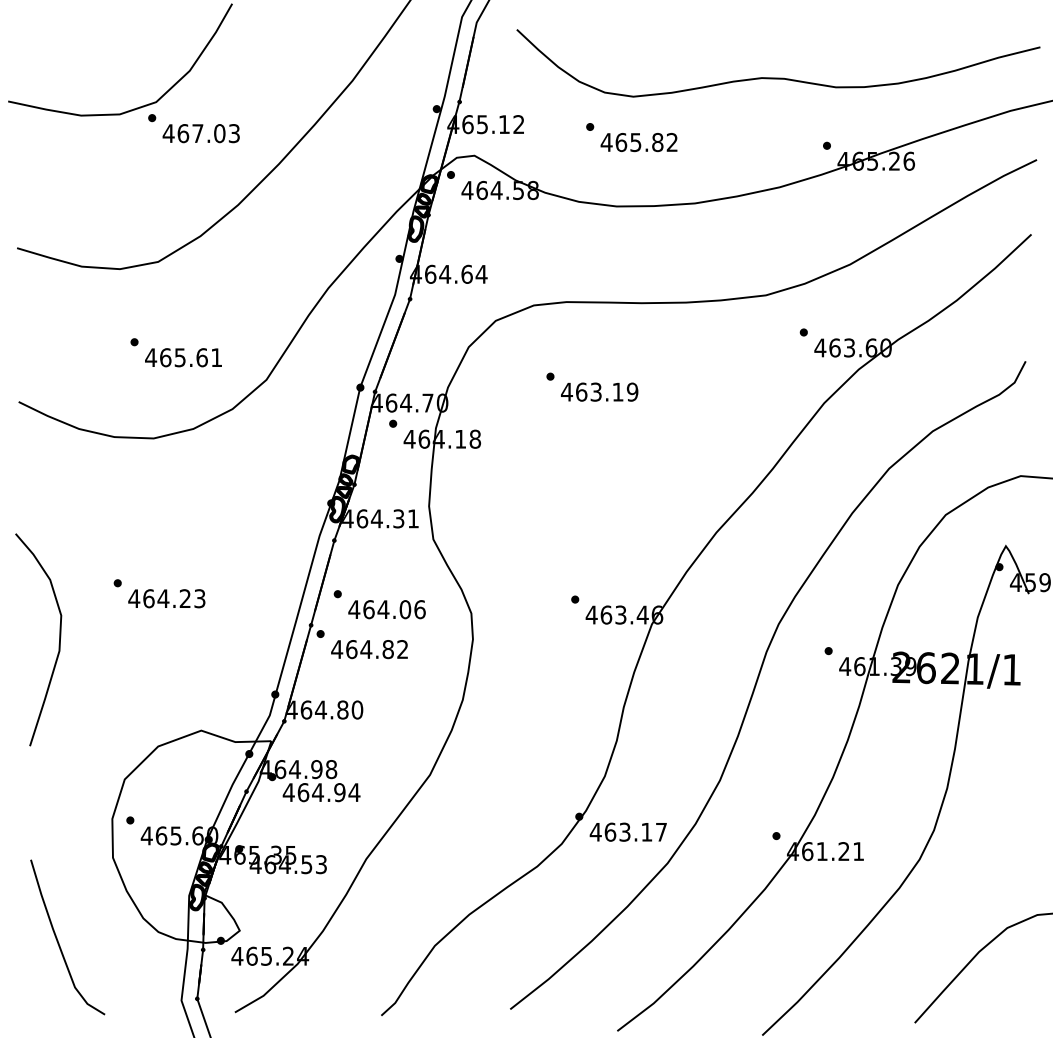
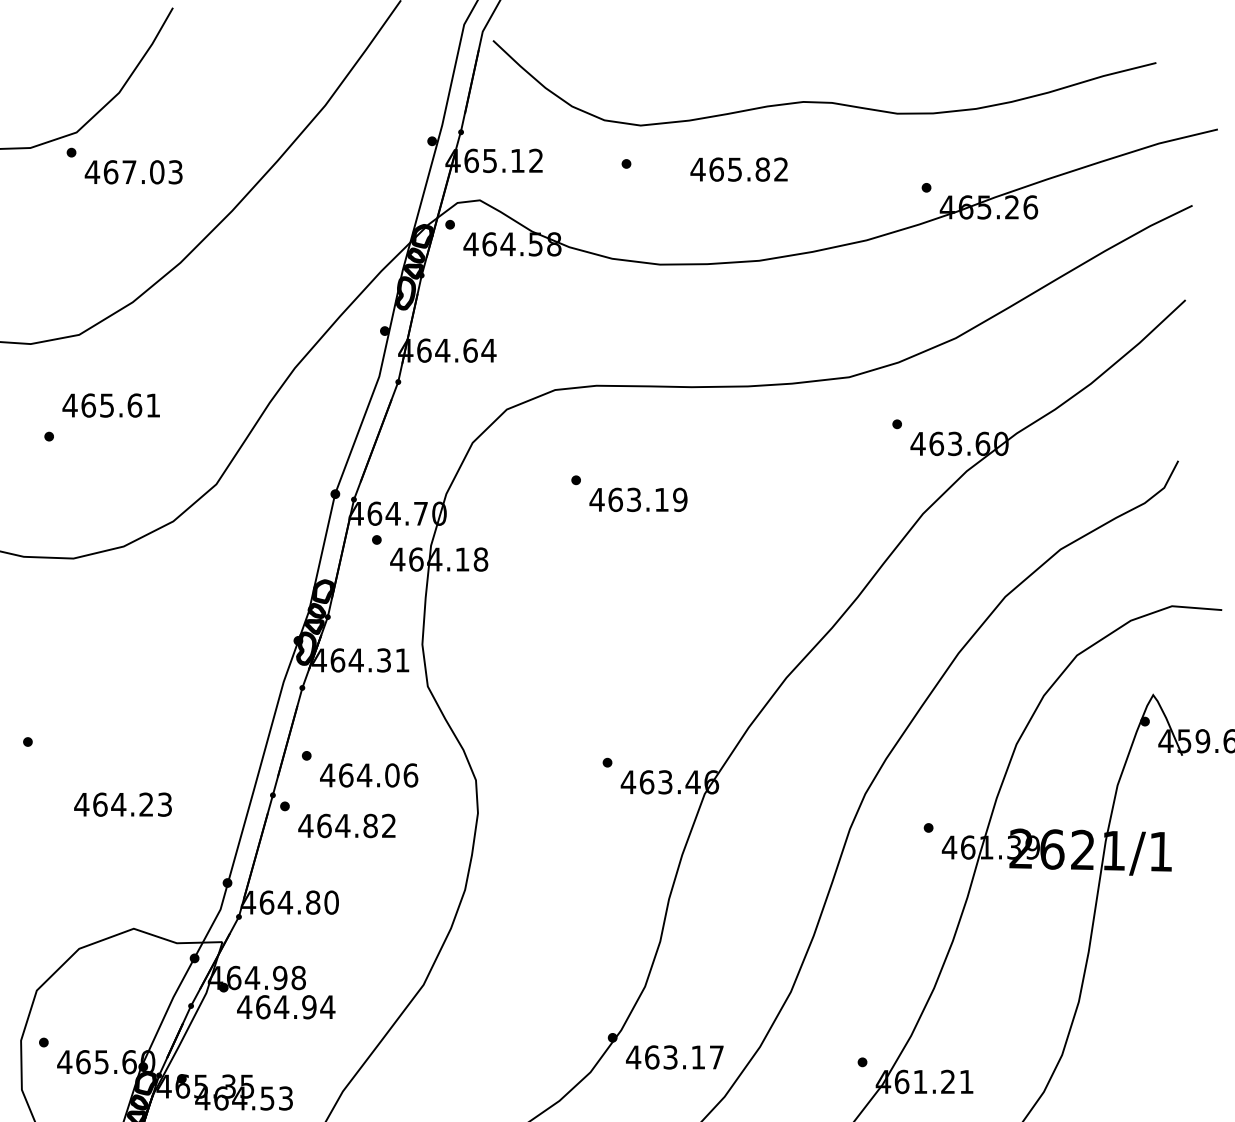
curve: (778, 77) -> (824, 101), moved
text: (638, 142) -> (738, 169), moved
text: (183, 357) -> (111, 405), moved
text: (166, 598) -> (122, 804), moved

